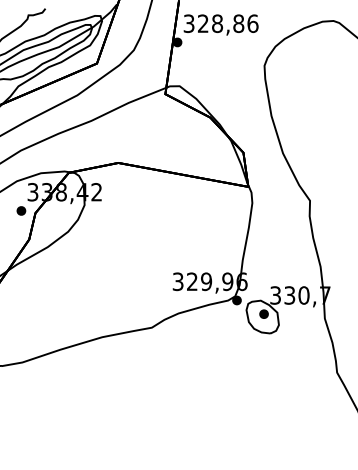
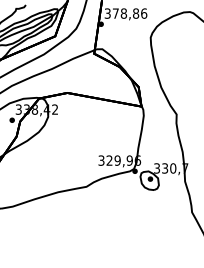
text: (202, 23) -> (115, 13), 328,86 -> 378,86

